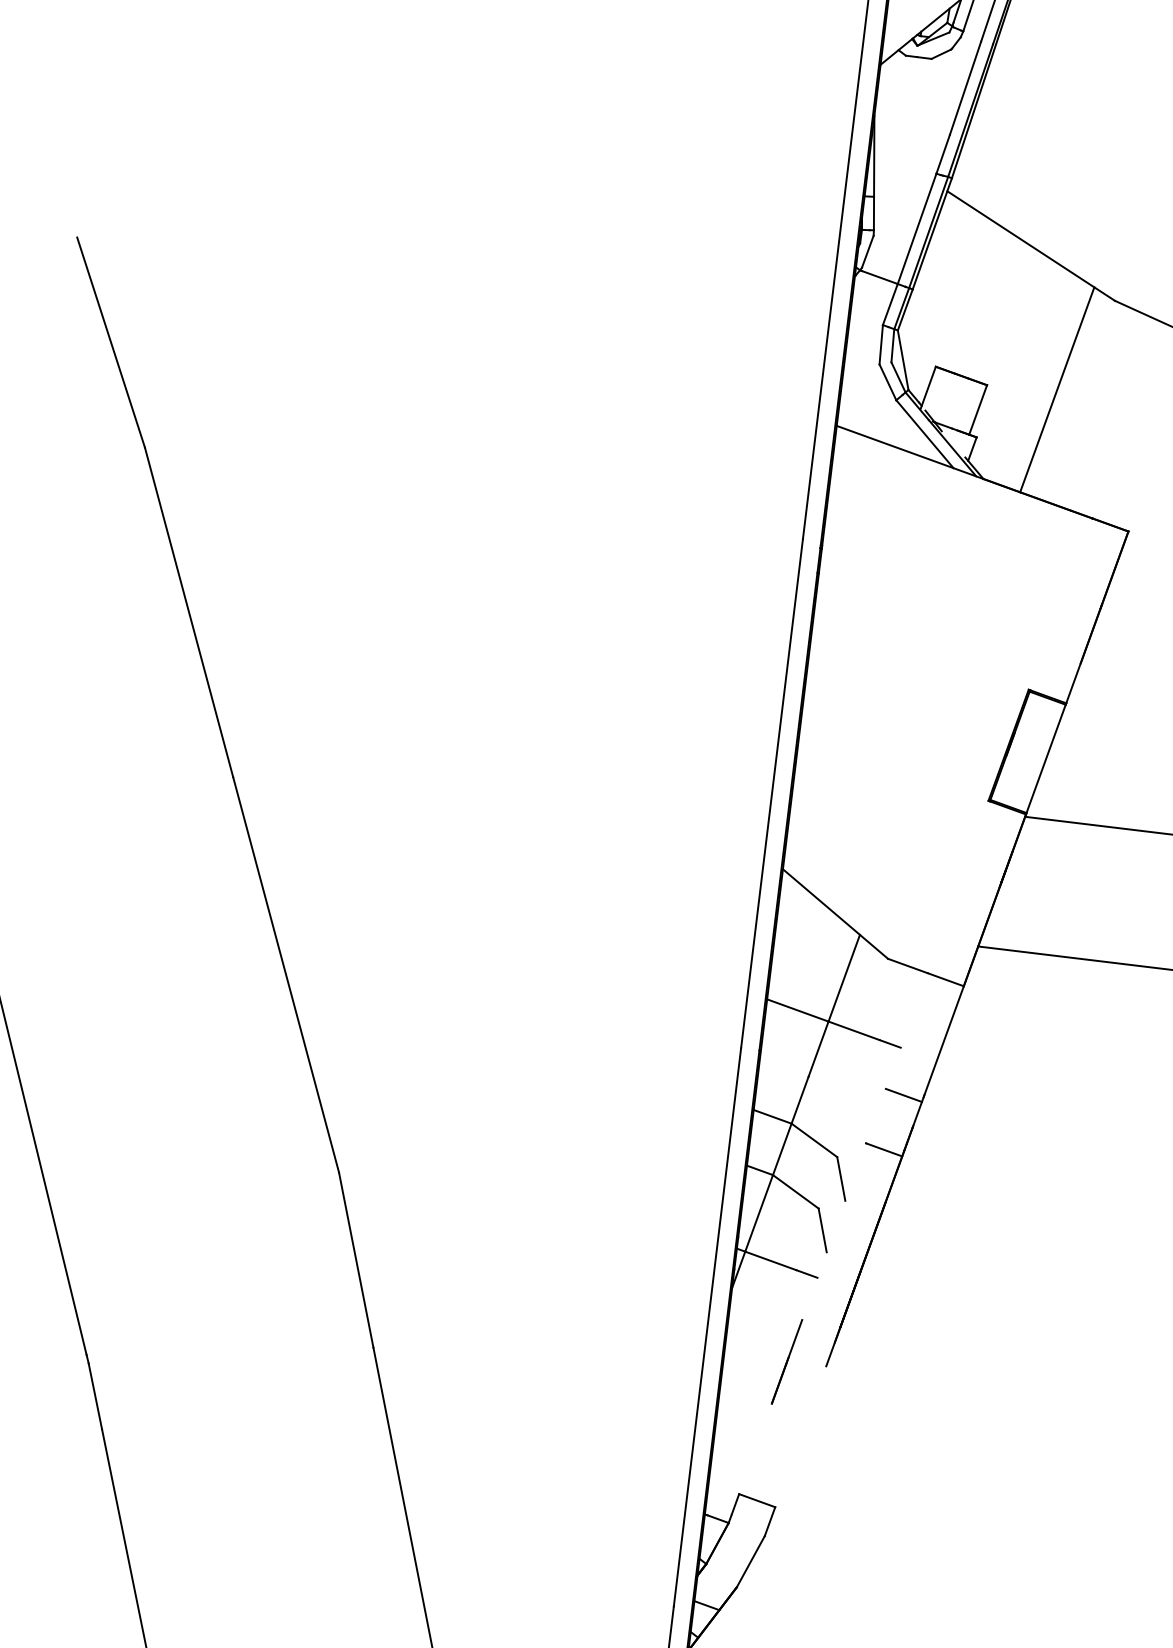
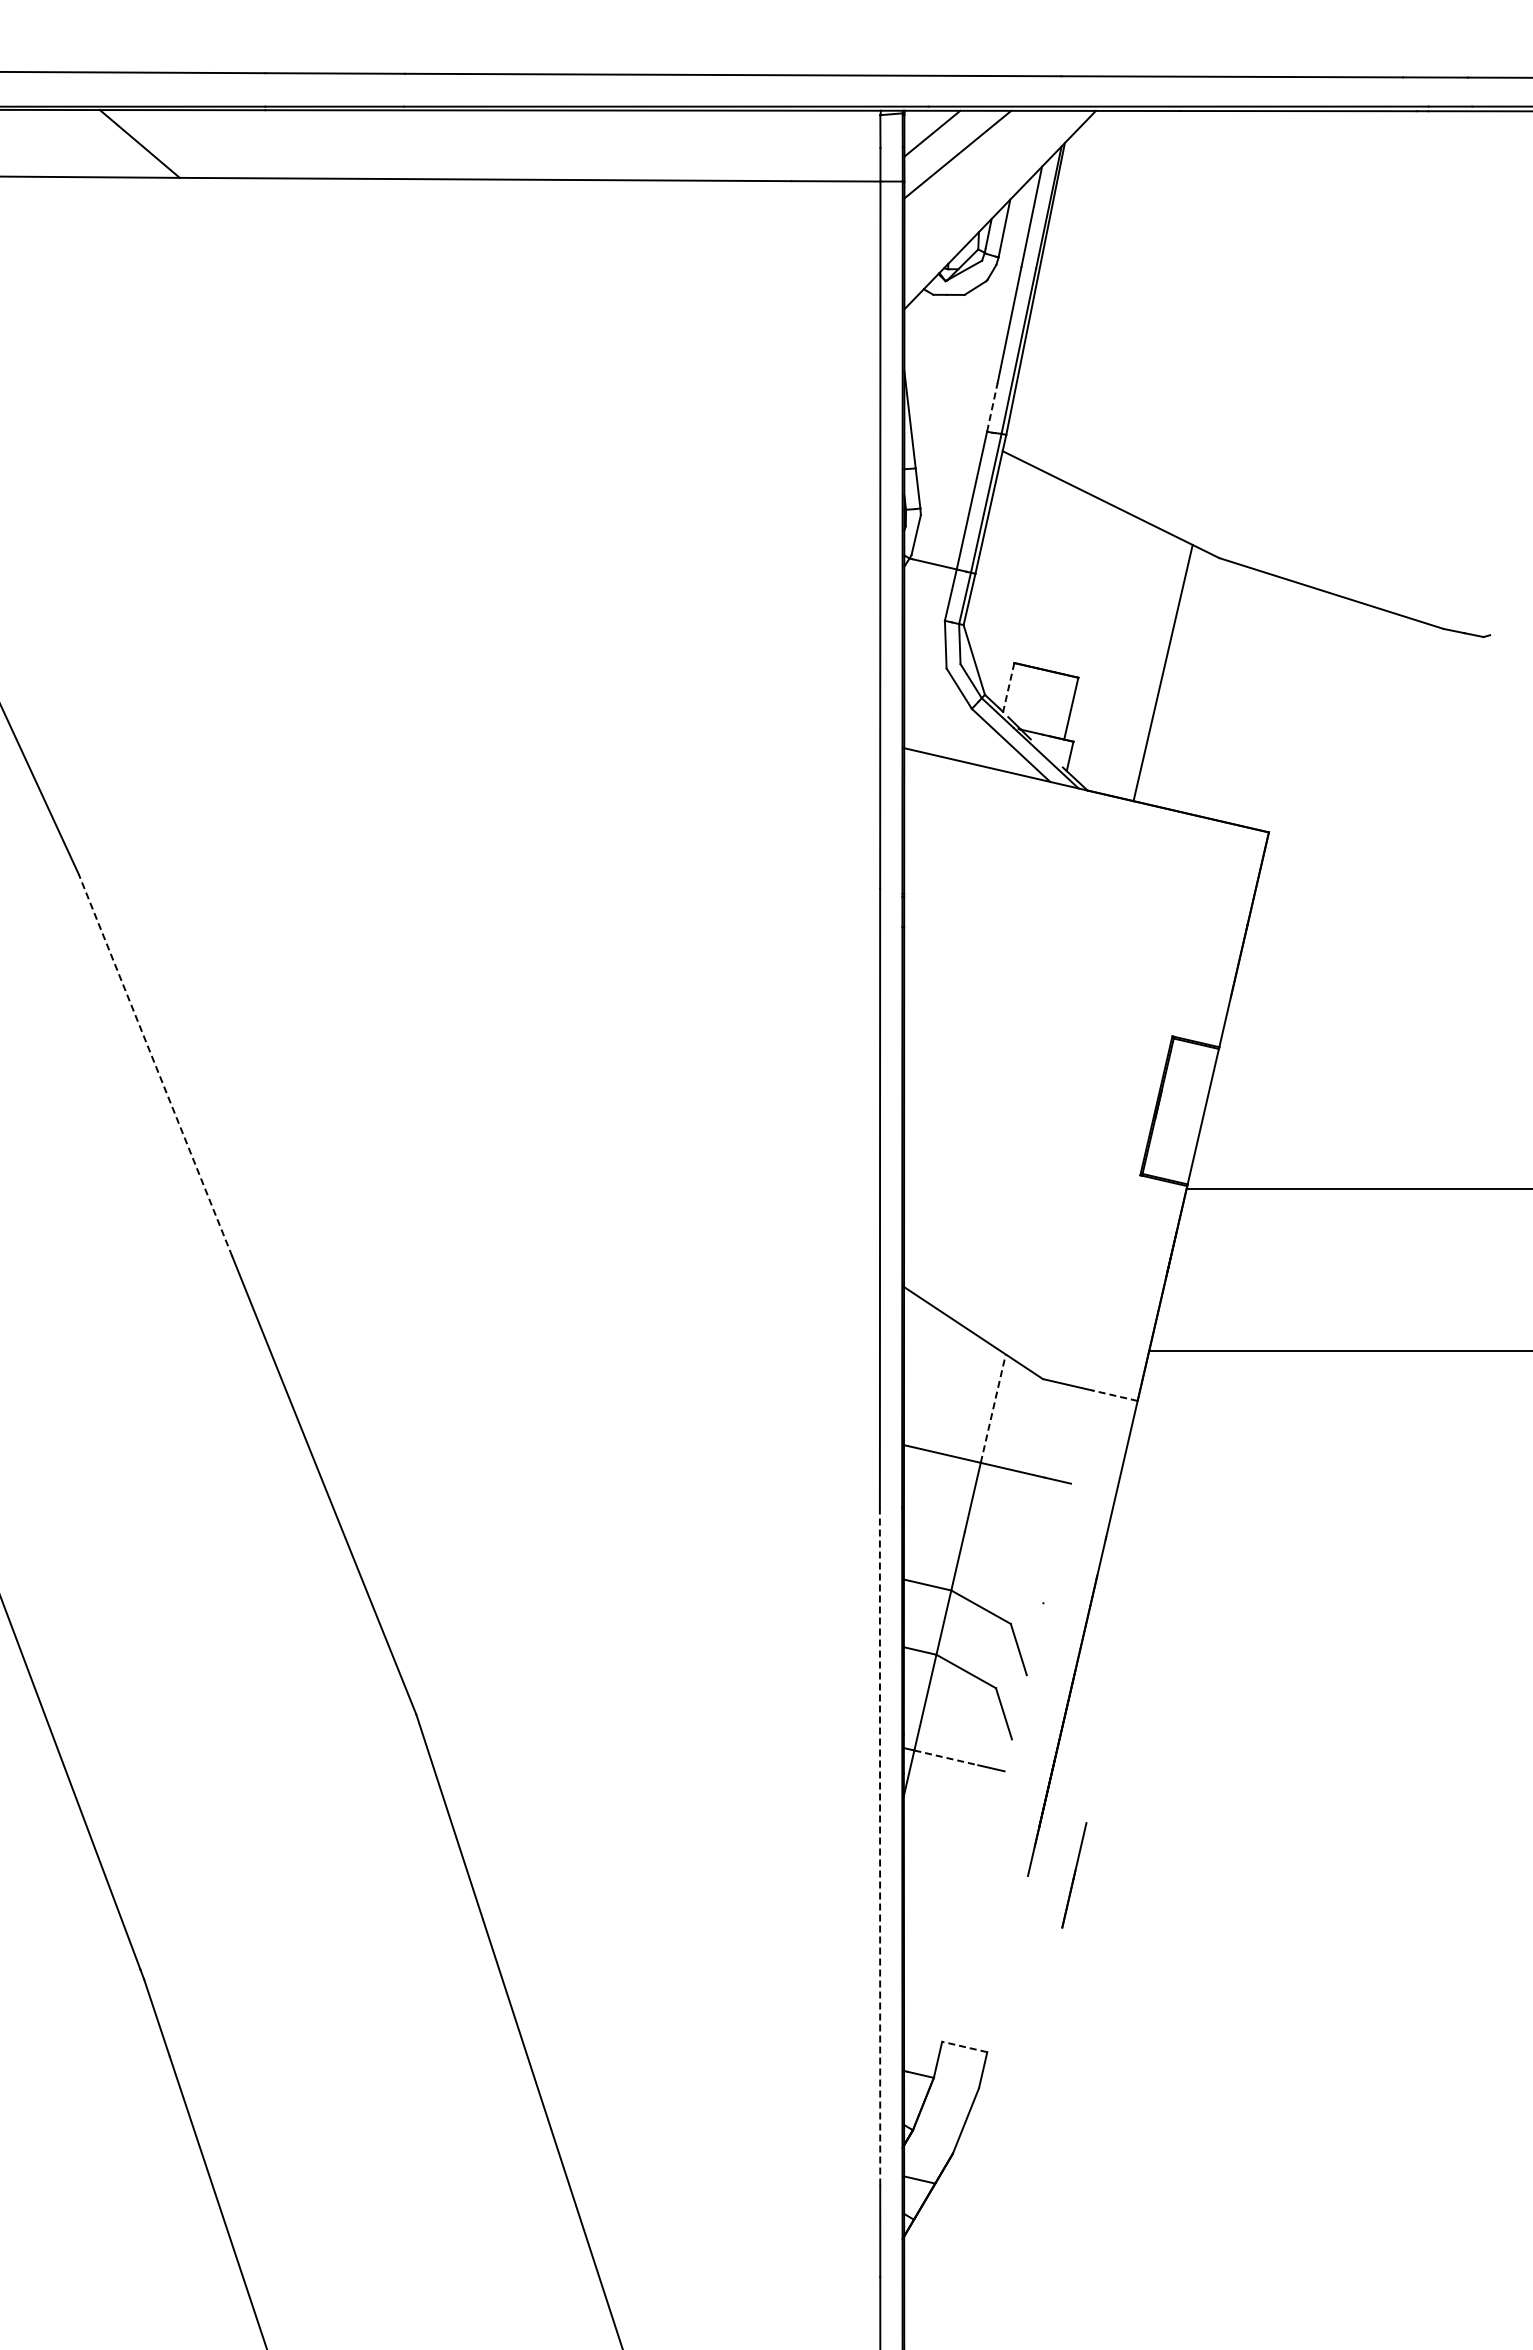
line: (943, 154) -> (992, 407), solid -> dashed
line: (928, 387) -> (1008, 689), solid -> dashed
line: (189, 612) -> (155, 1065), solid -> dashed
line: (844, 978) -> (993, 1408), solid -> dashed
line: (945, 979) -> (1114, 1395), solid -> dashed
line: (903, 1095) -> (1081, 1540), removed
line: (883, 1149) -> (1065, 1608), removed
line: (771, 1260) -> (946, 1757), solid -> dashed
line: (707, 1328) -> (880, 1847), solid -> dashed
line: (787, 1361) -> (1074, 1875), moved
line: (757, 1500) -> (964, 2046), solid -> dashed

